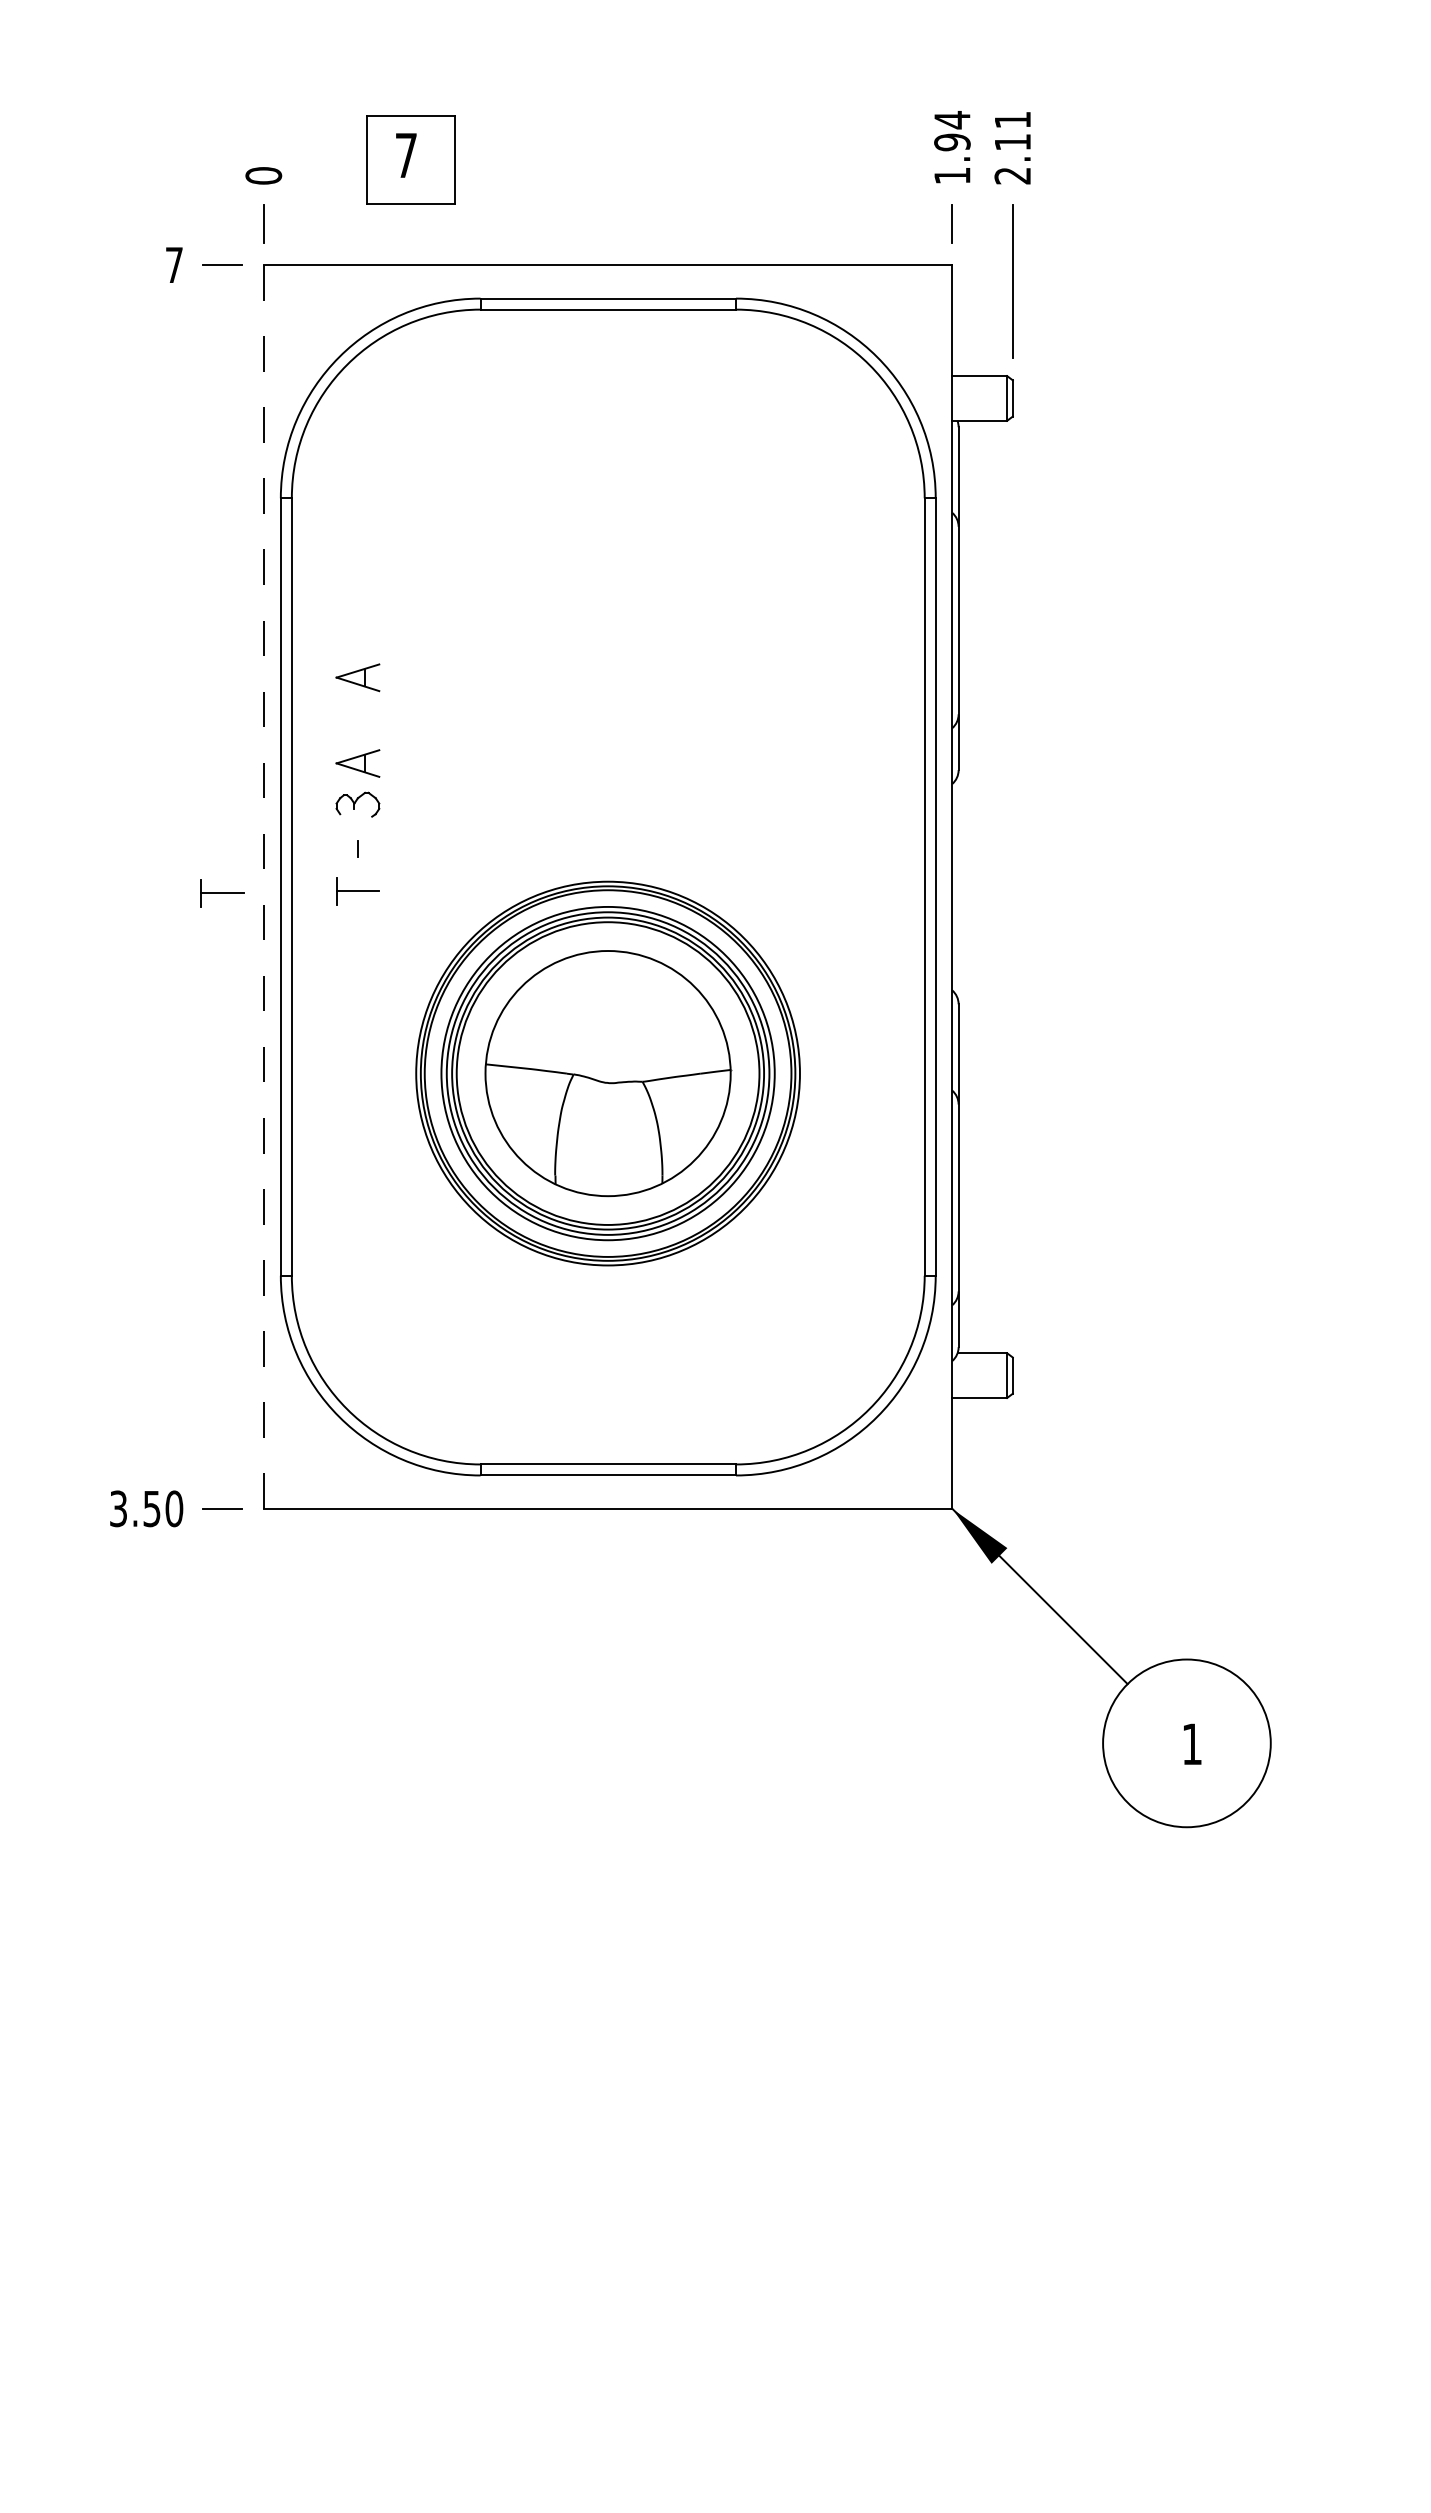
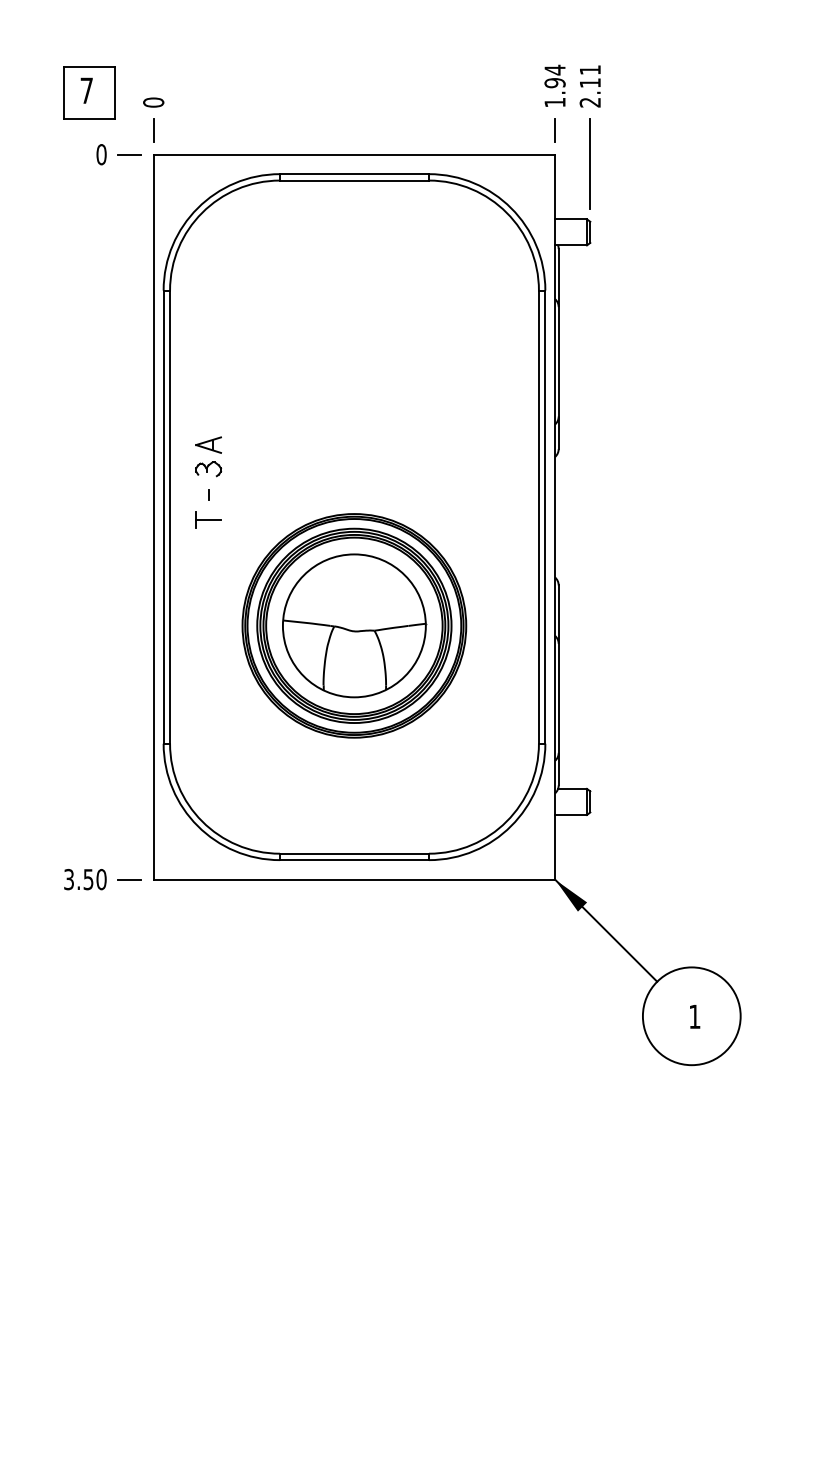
part: (410, 158) -> (89, 92), moved
text: (174, 264) -> (101, 154), 7 -> 0
part: (357, 676) -> (208, 394), removed
line: (263, 887) -> (153, 517), dashed -> solid
part: (222, 892) -> (129, 520), removed

